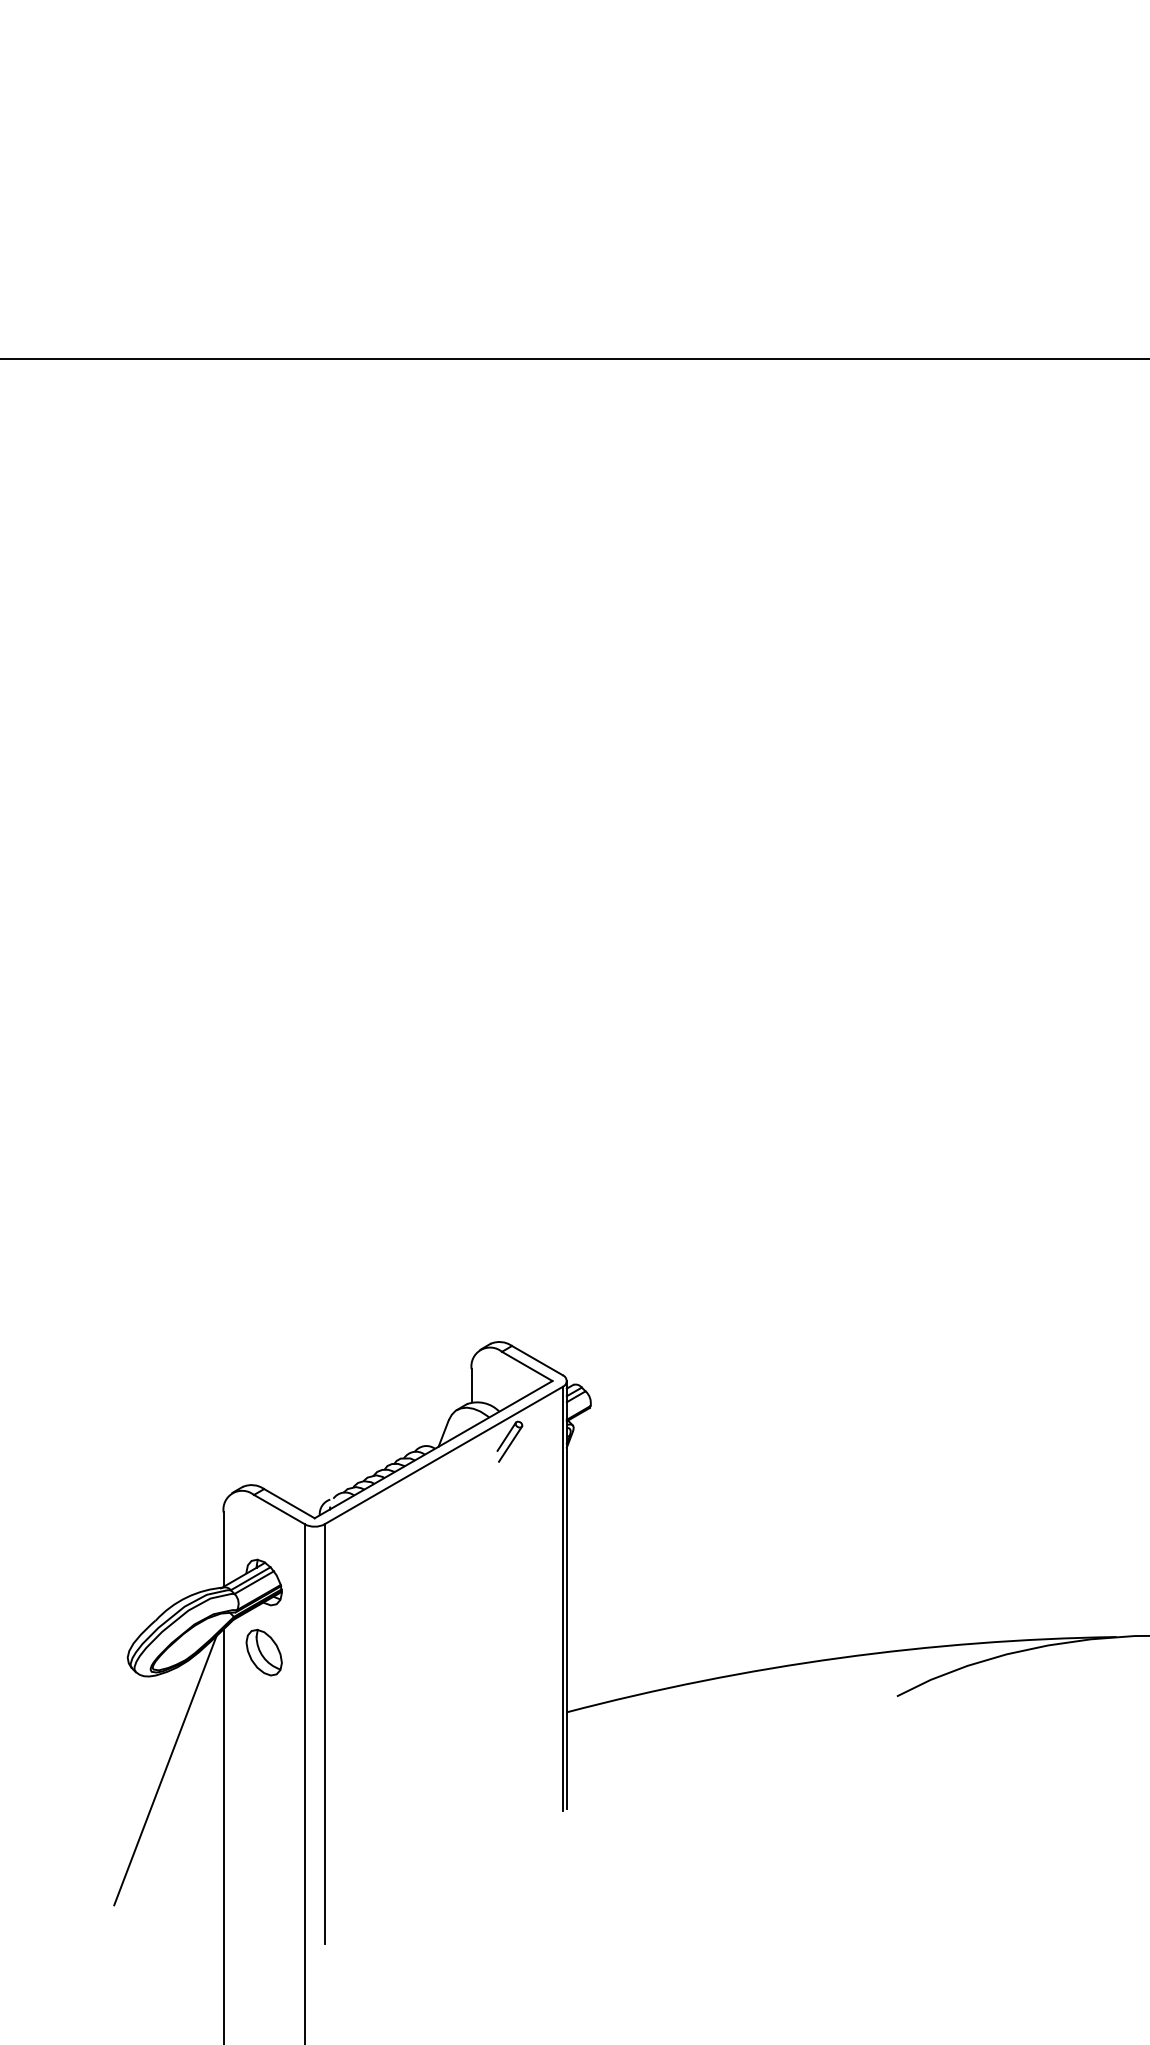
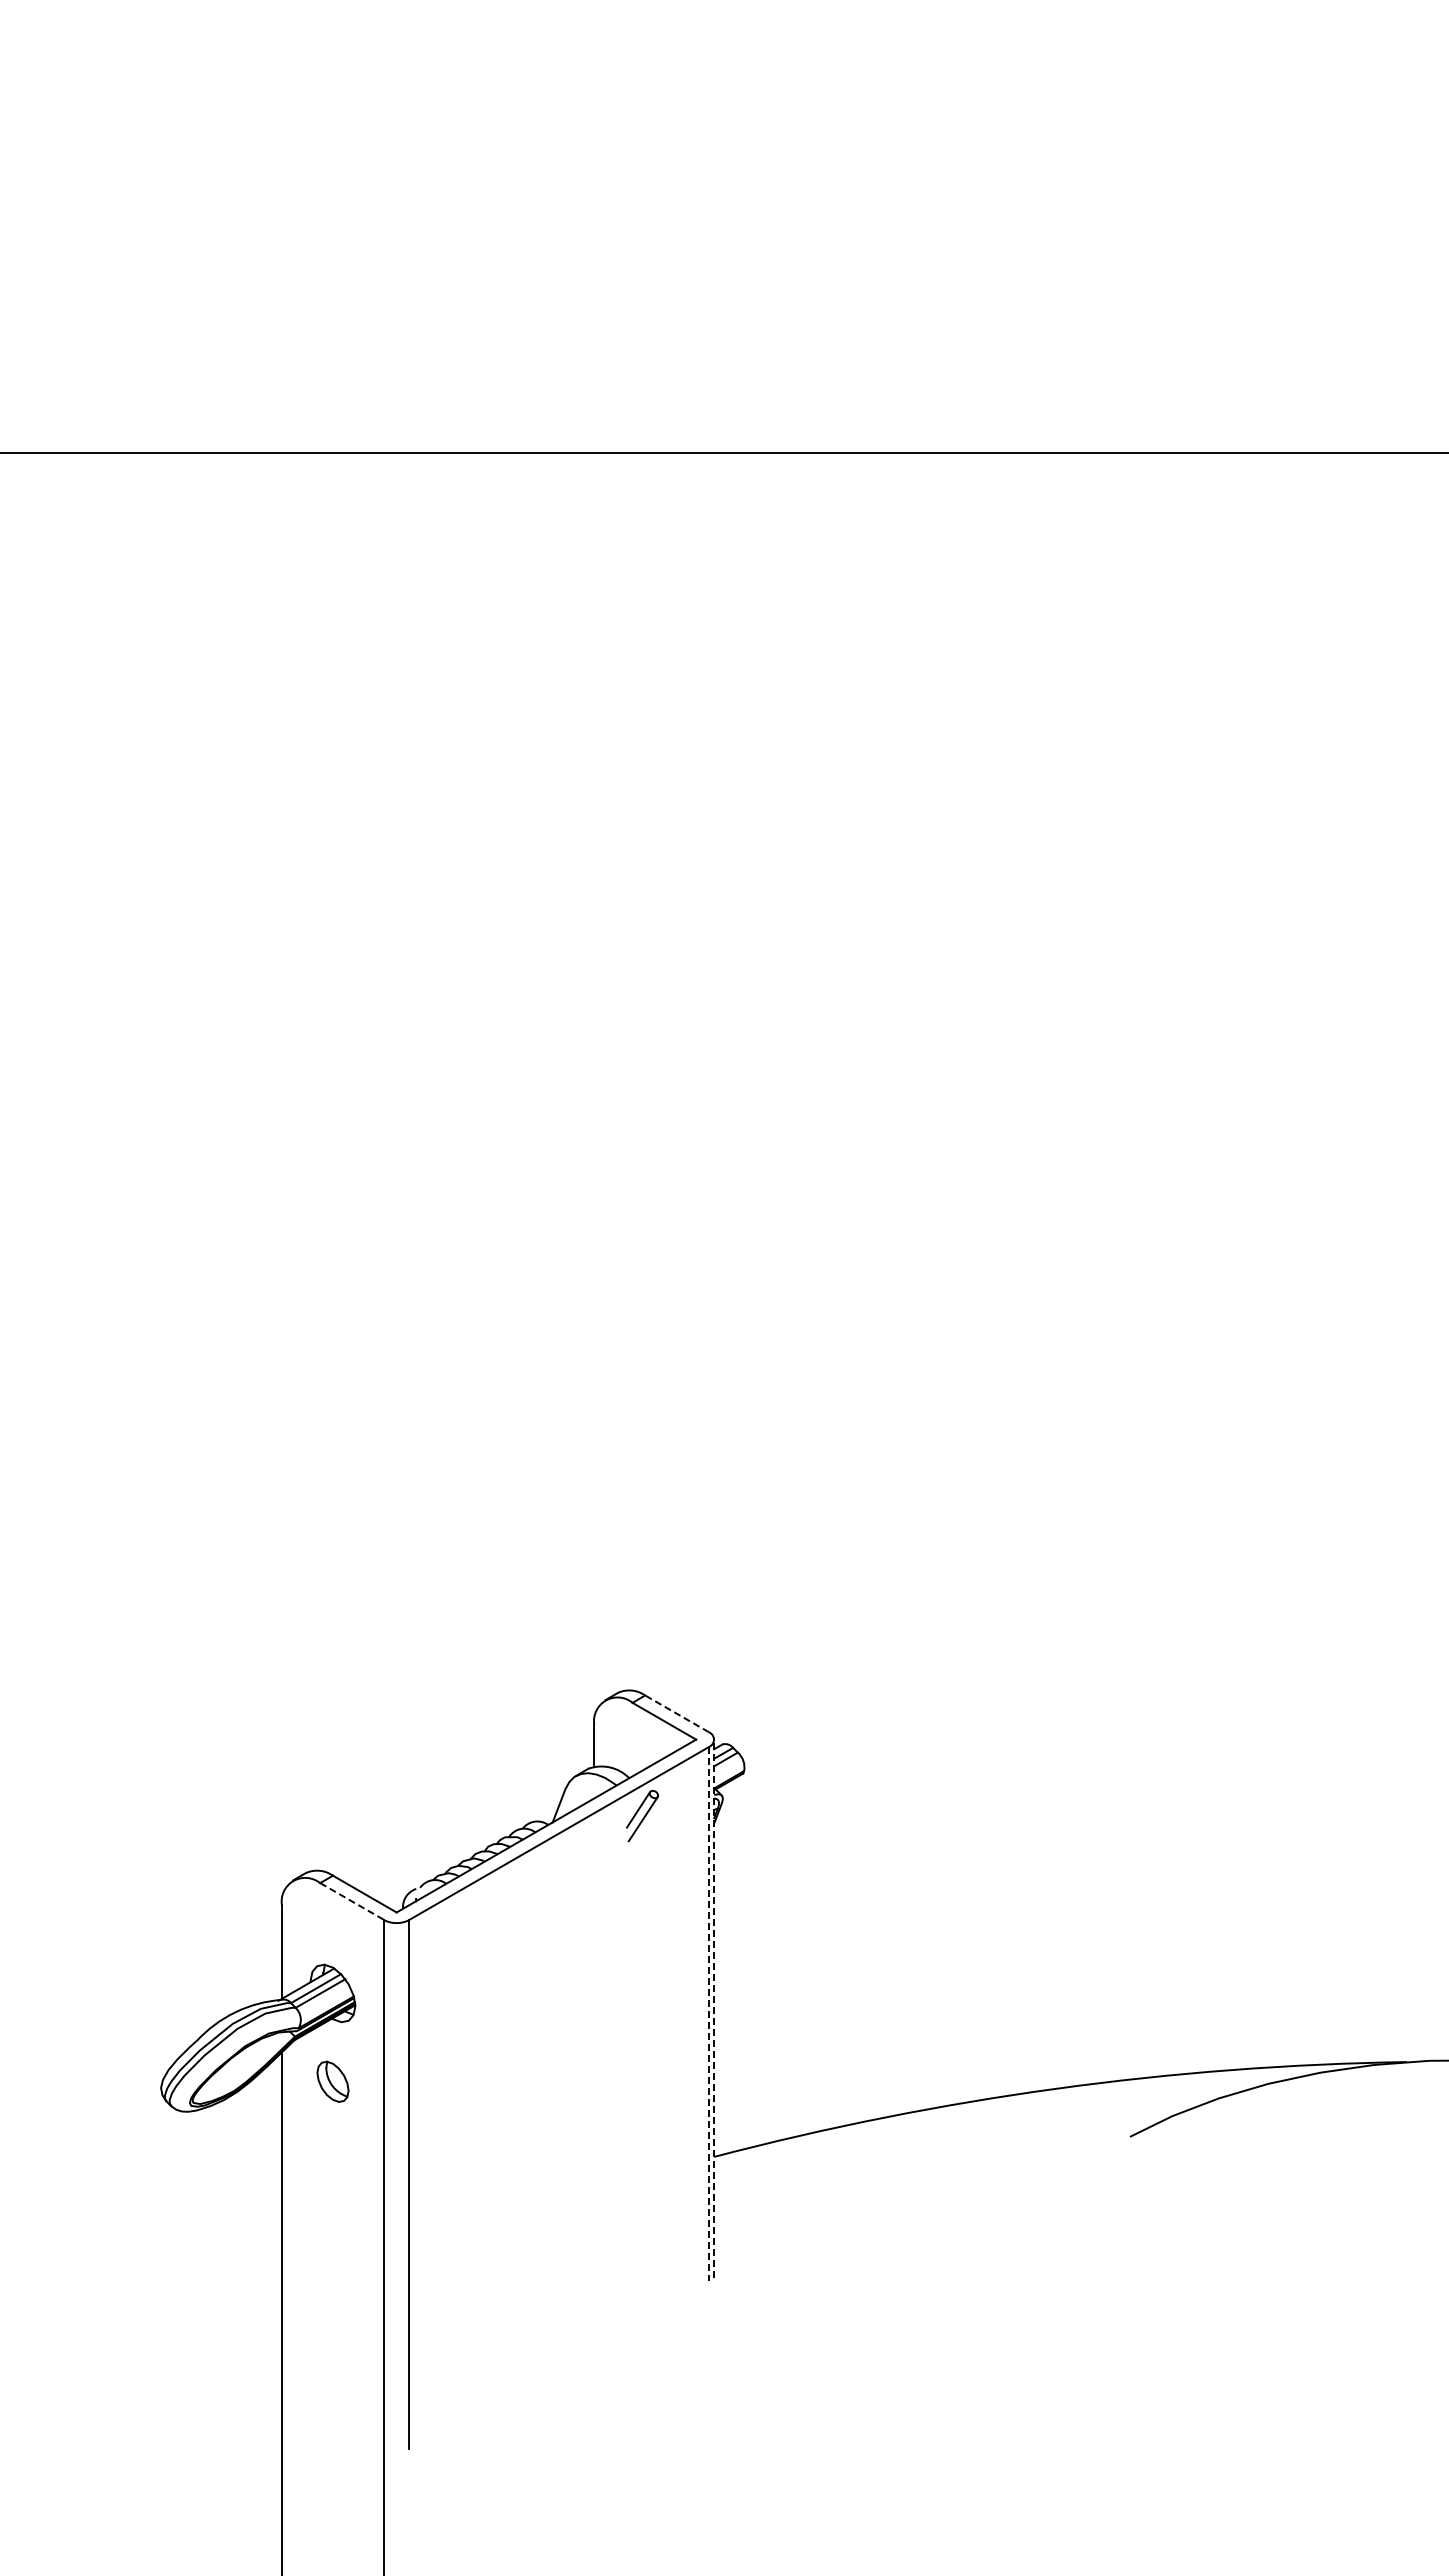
line: (537, 1360) -> (677, 1713), solid -> dashed
line: (279, 1509) -> (352, 1901), solid -> dashed
line: (567, 1594) -> (714, 2008), solid -> dashed
line: (562, 1598) -> (708, 2013), solid -> dashed
part: (263, 1652) -> (332, 2081), size x0.7
line: (165, 1770) -> (208, 2230), removed

